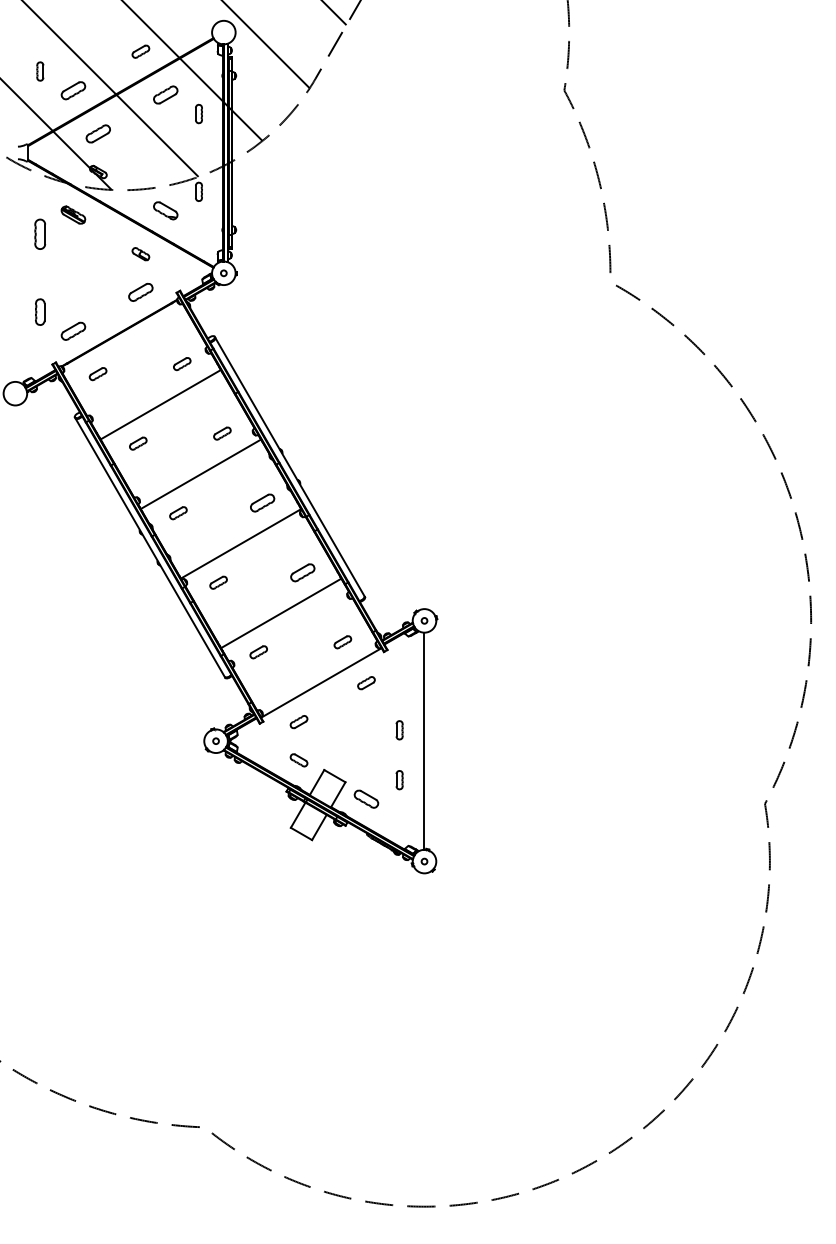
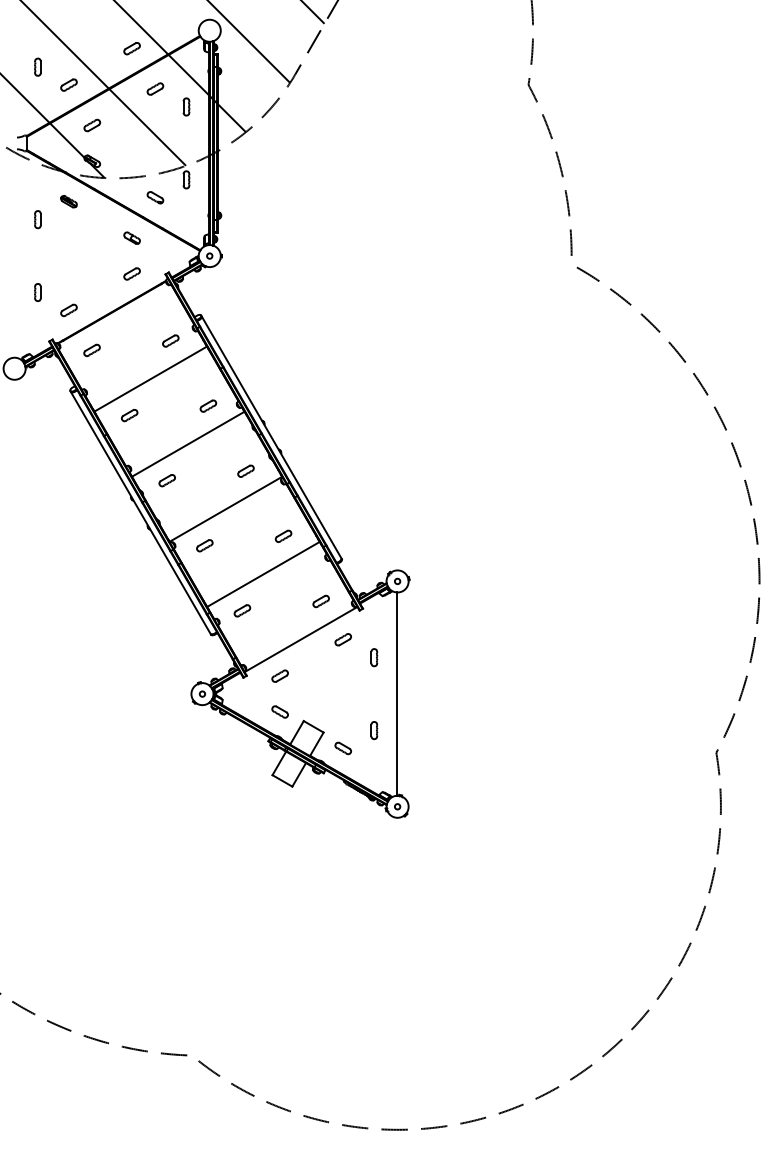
part: (73, 90) -> (69, 84), size x0.71
part: (165, 94) -> (155, 88), size x0.71
part: (98, 133) -> (92, 125), size x0.71
part: (165, 211) -> (155, 198), size x0.71
part: (73, 215) -> (69, 201), size x0.71
part: (40, 234) -> (38, 219), size x0.62
part: (140, 292) -> (131, 274), size x0.71
part: (40, 312) -> (38, 292), size x0.71
part: (73, 331) -> (69, 310), size x0.71
part: (262, 503) -> (245, 471), size x0.71
part: (302, 572) -> (283, 536), size x0.71
part: (399, 730) -> (374, 657), moved
part: (366, 799) -> (343, 748), size x0.71

